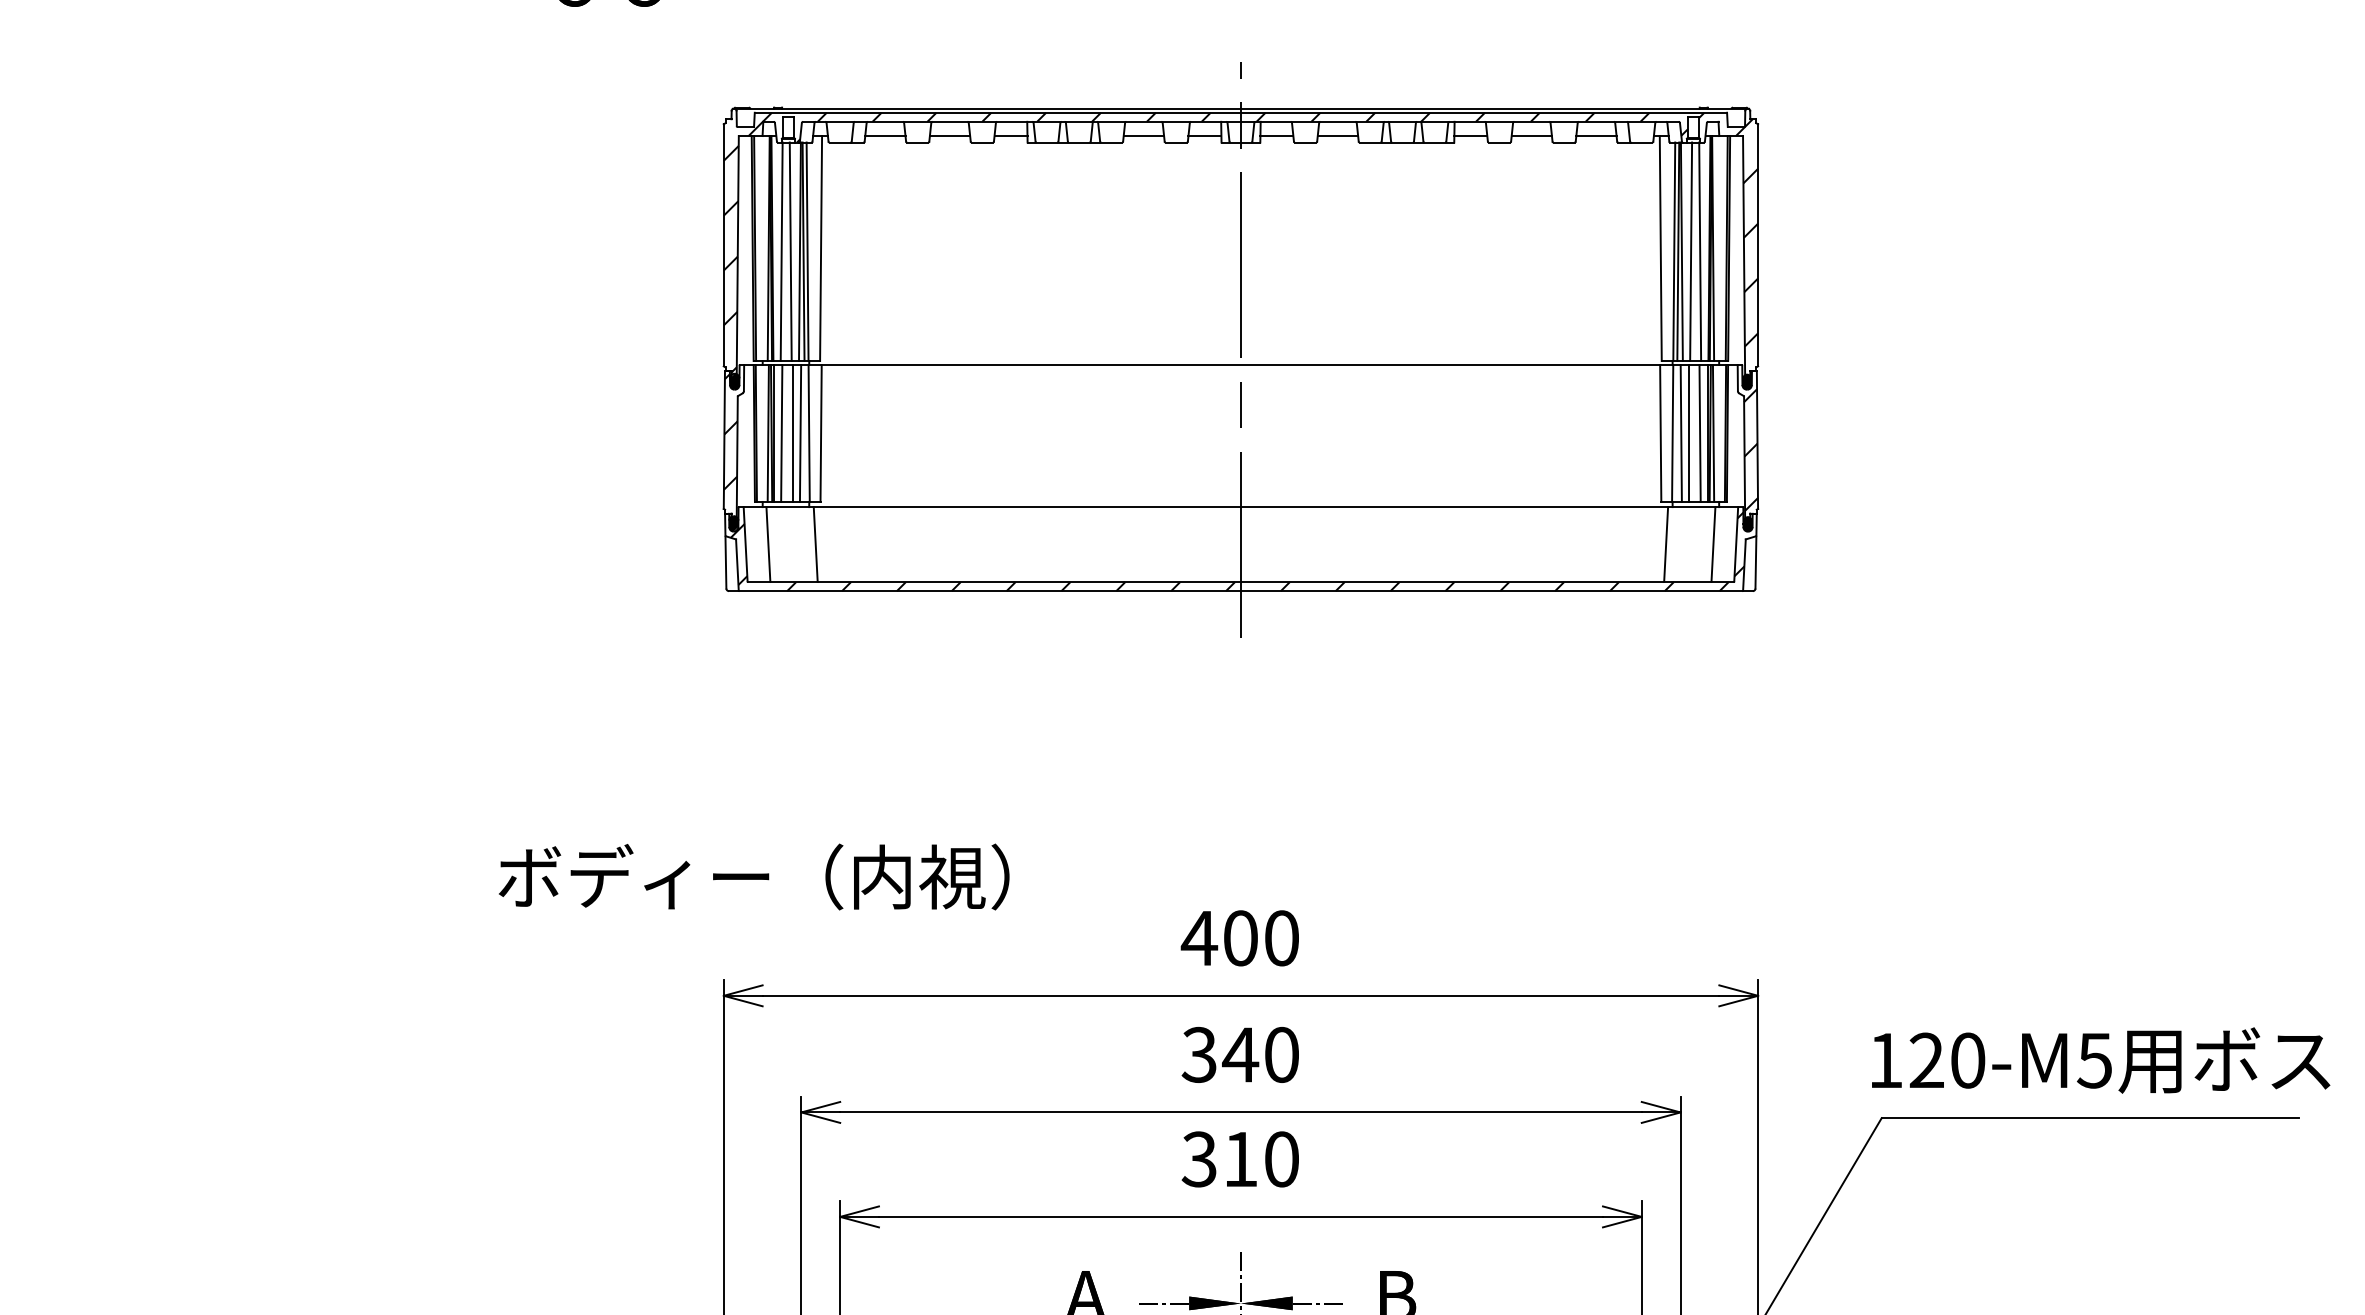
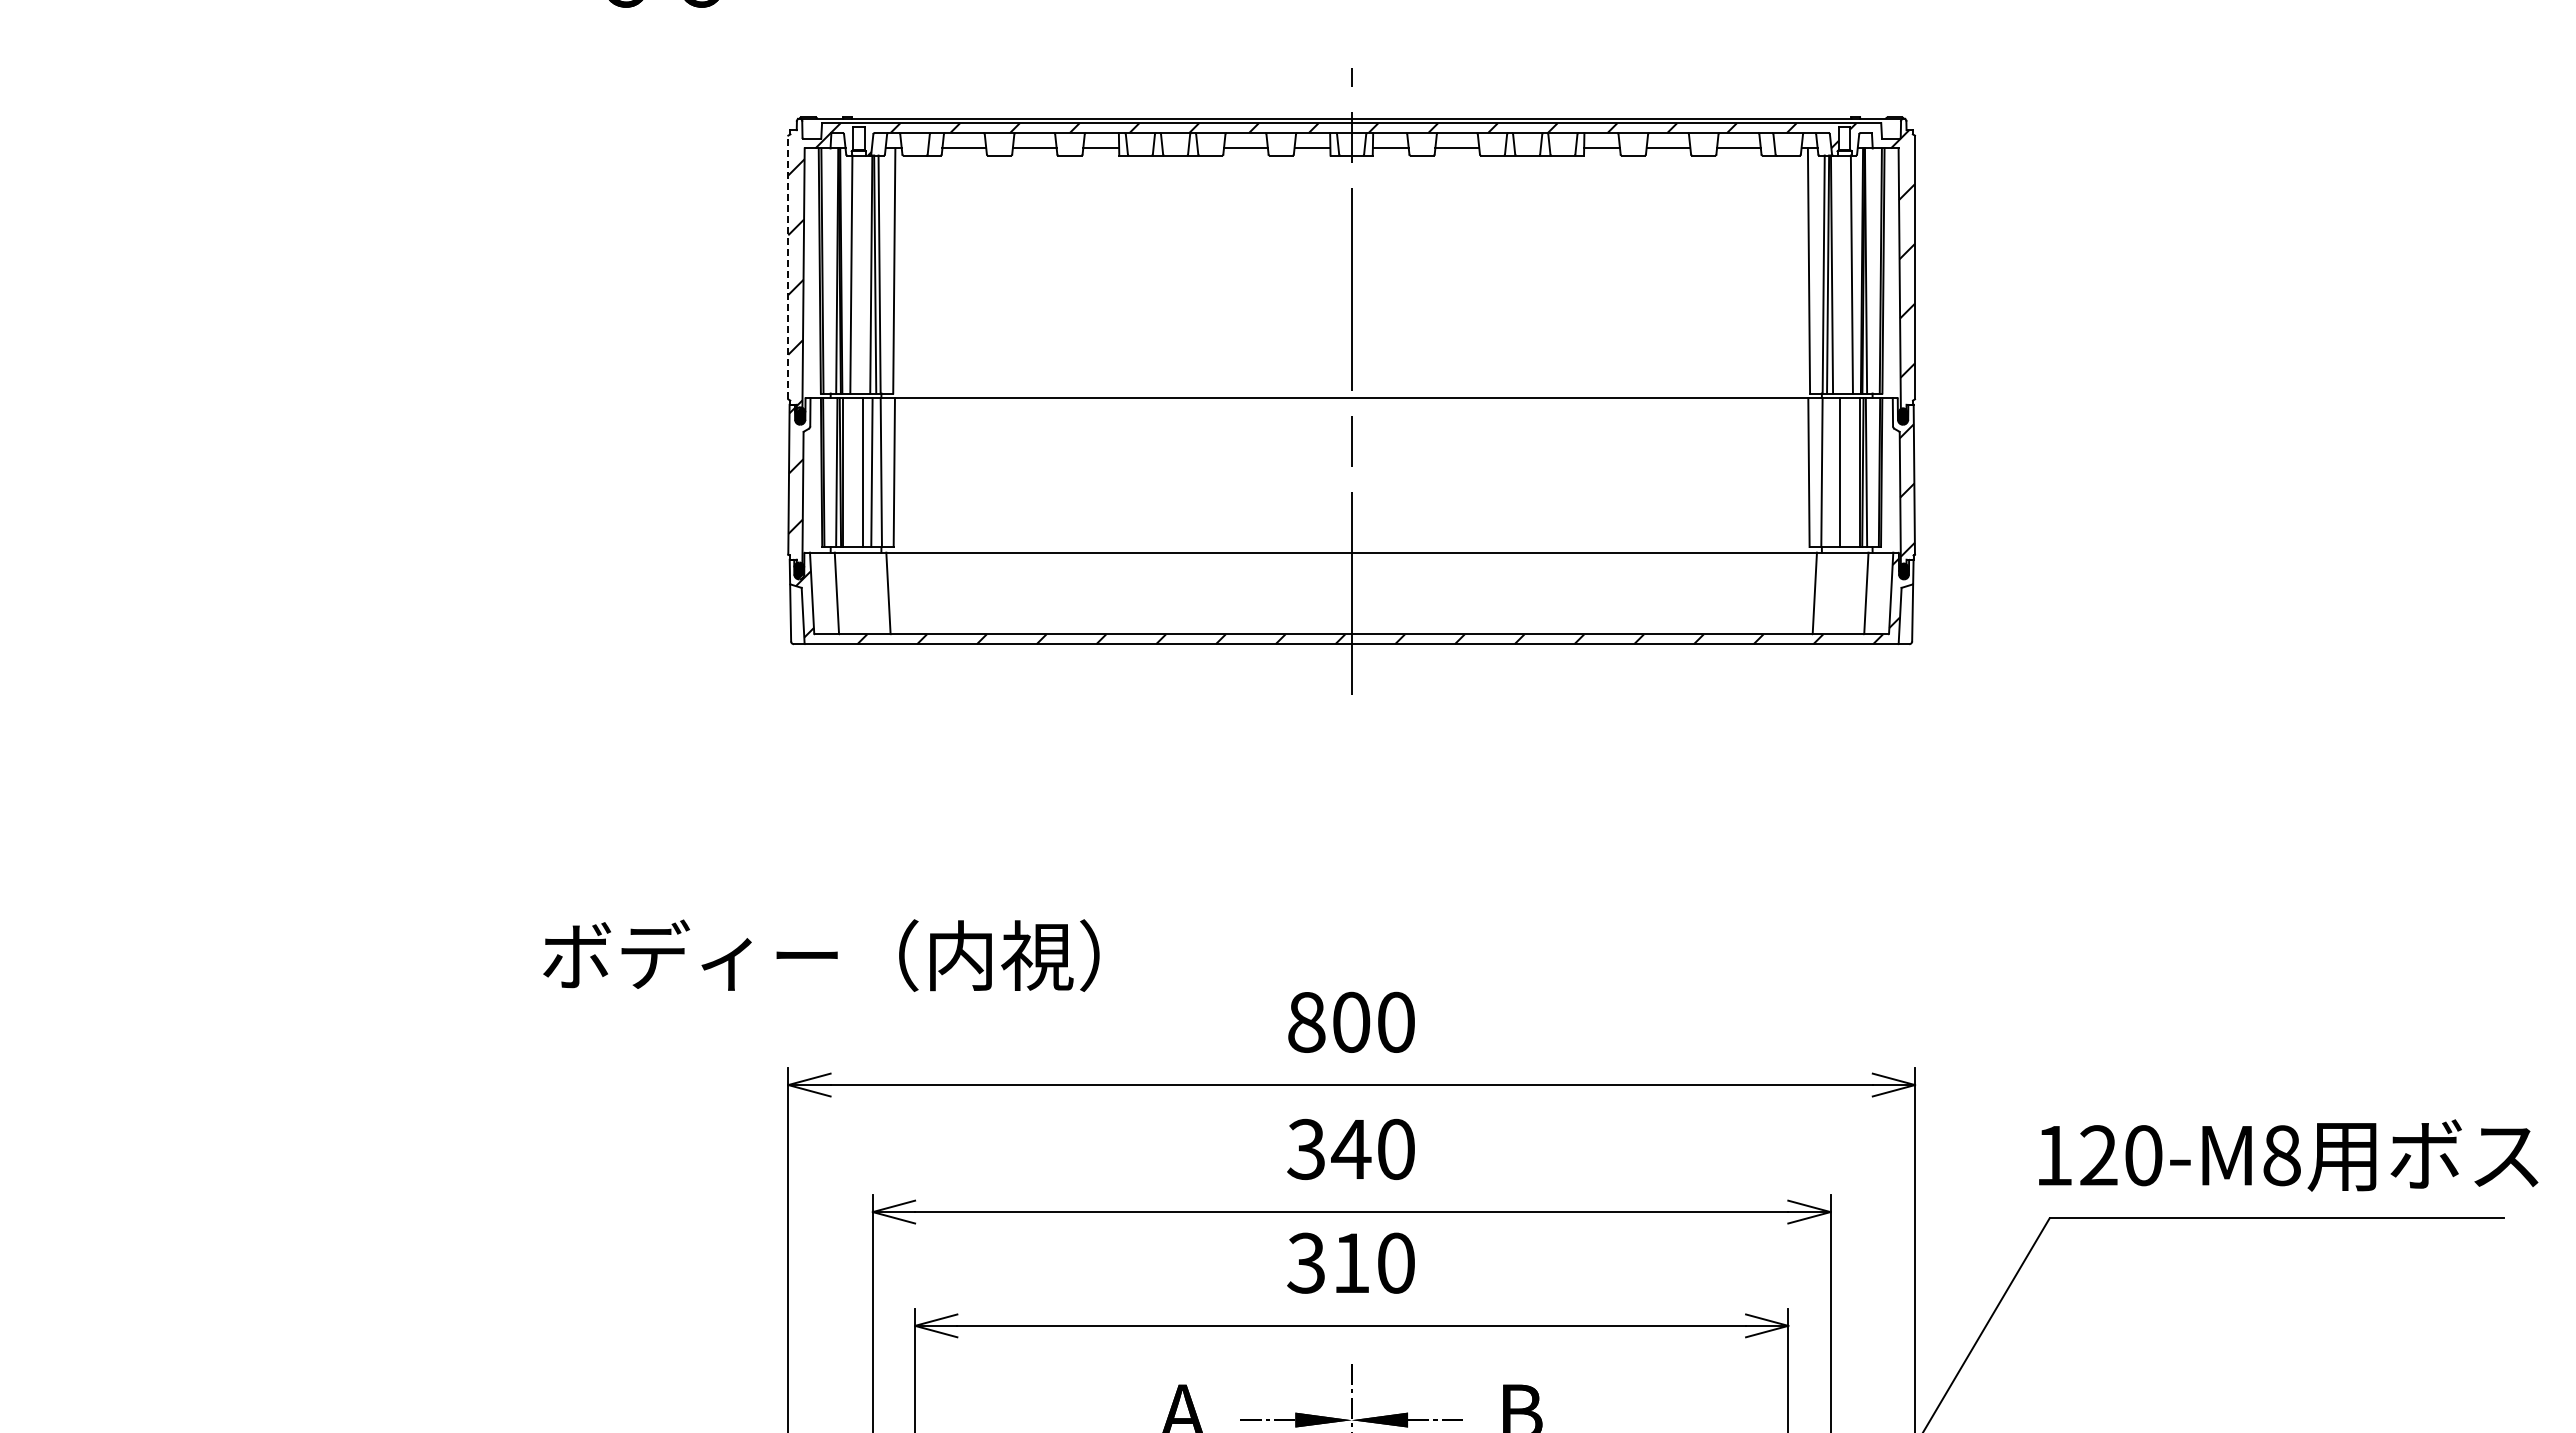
line: (723, 245) -> (788, 267), solid -> dashed
line: (790, 251) -> (861, 274), removed
line: (1691, 251) -> (1842, 274), removed
line: (781, 433) -> (851, 472), removed
line: (1681, 433) -> (1831, 472), removed
line: (1699, 433) -> (1851, 472), removed
text: (1199, 938) -> (1306, 1022), 400 -> 800
text: (2094, 1060) -> (2281, 1155), 120-M5 -> 120-M8

